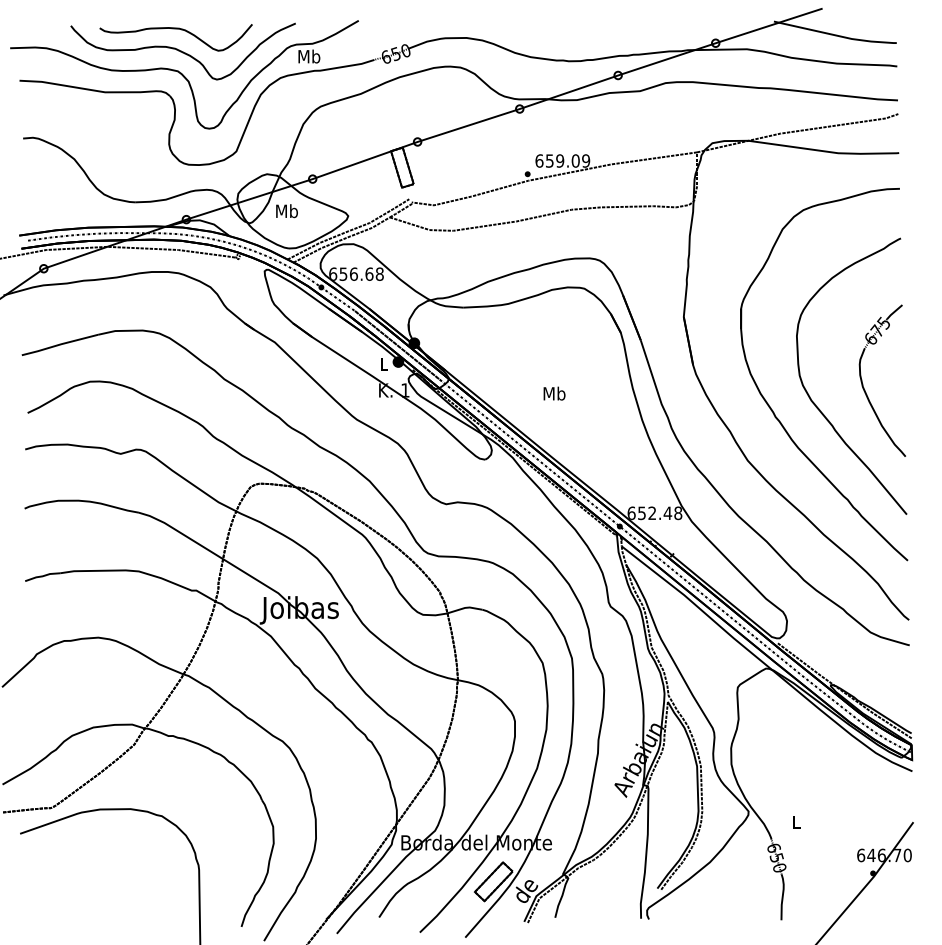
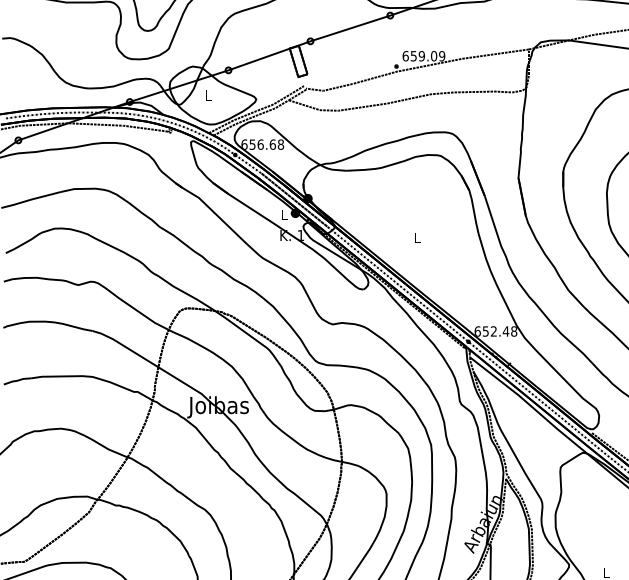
text: (286, 211) -> (208, 95), Mb -> L
text: (554, 393) -> (417, 237), Mb -> L

